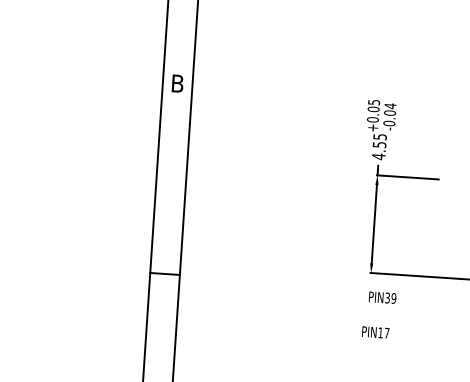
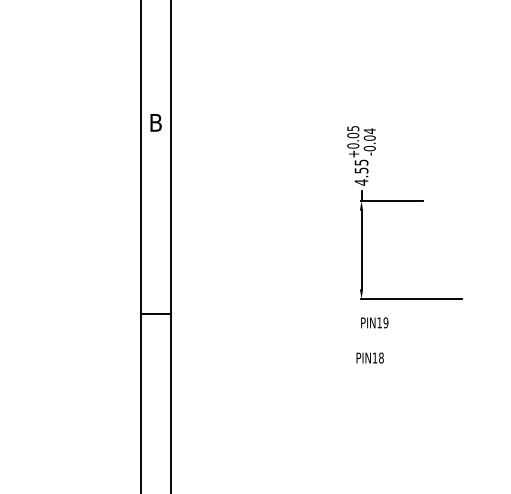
text: (387, 297) -> (379, 322), PIN39 -> PIN19
text: (387, 332) -> (381, 357), PIN17 -> PIN18

